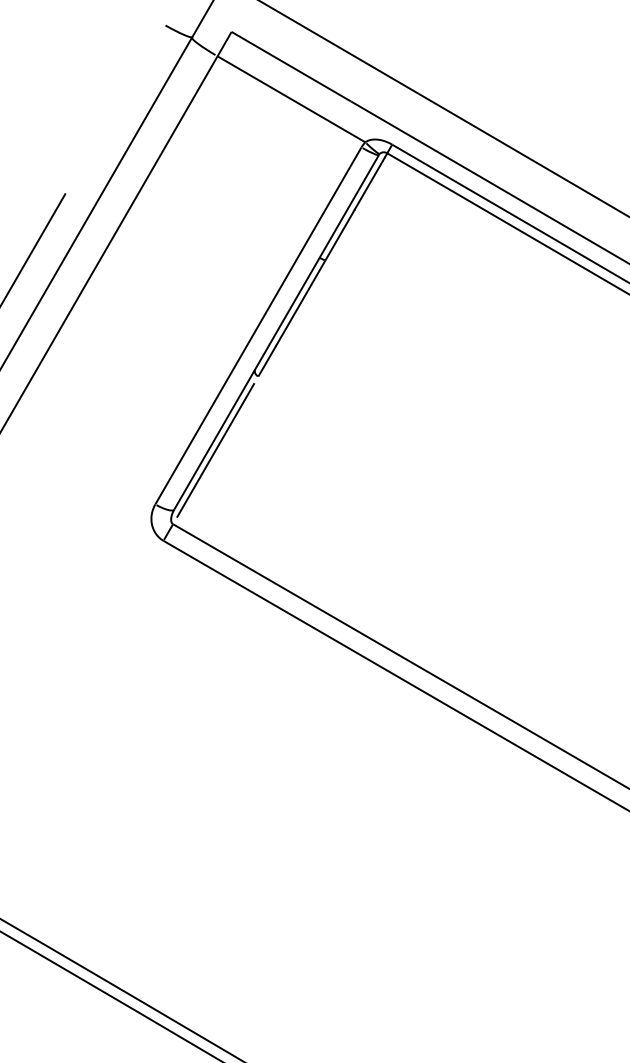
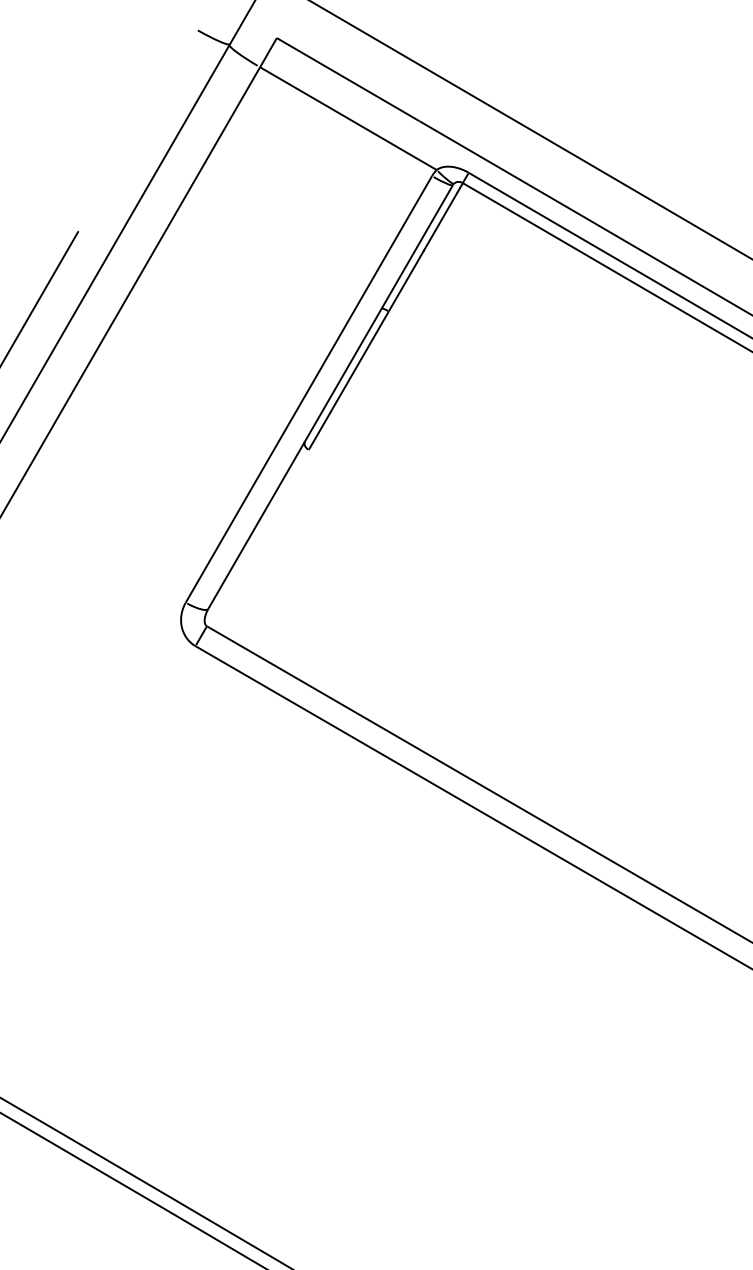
line: (215, 450) -> (257, 538), removed

